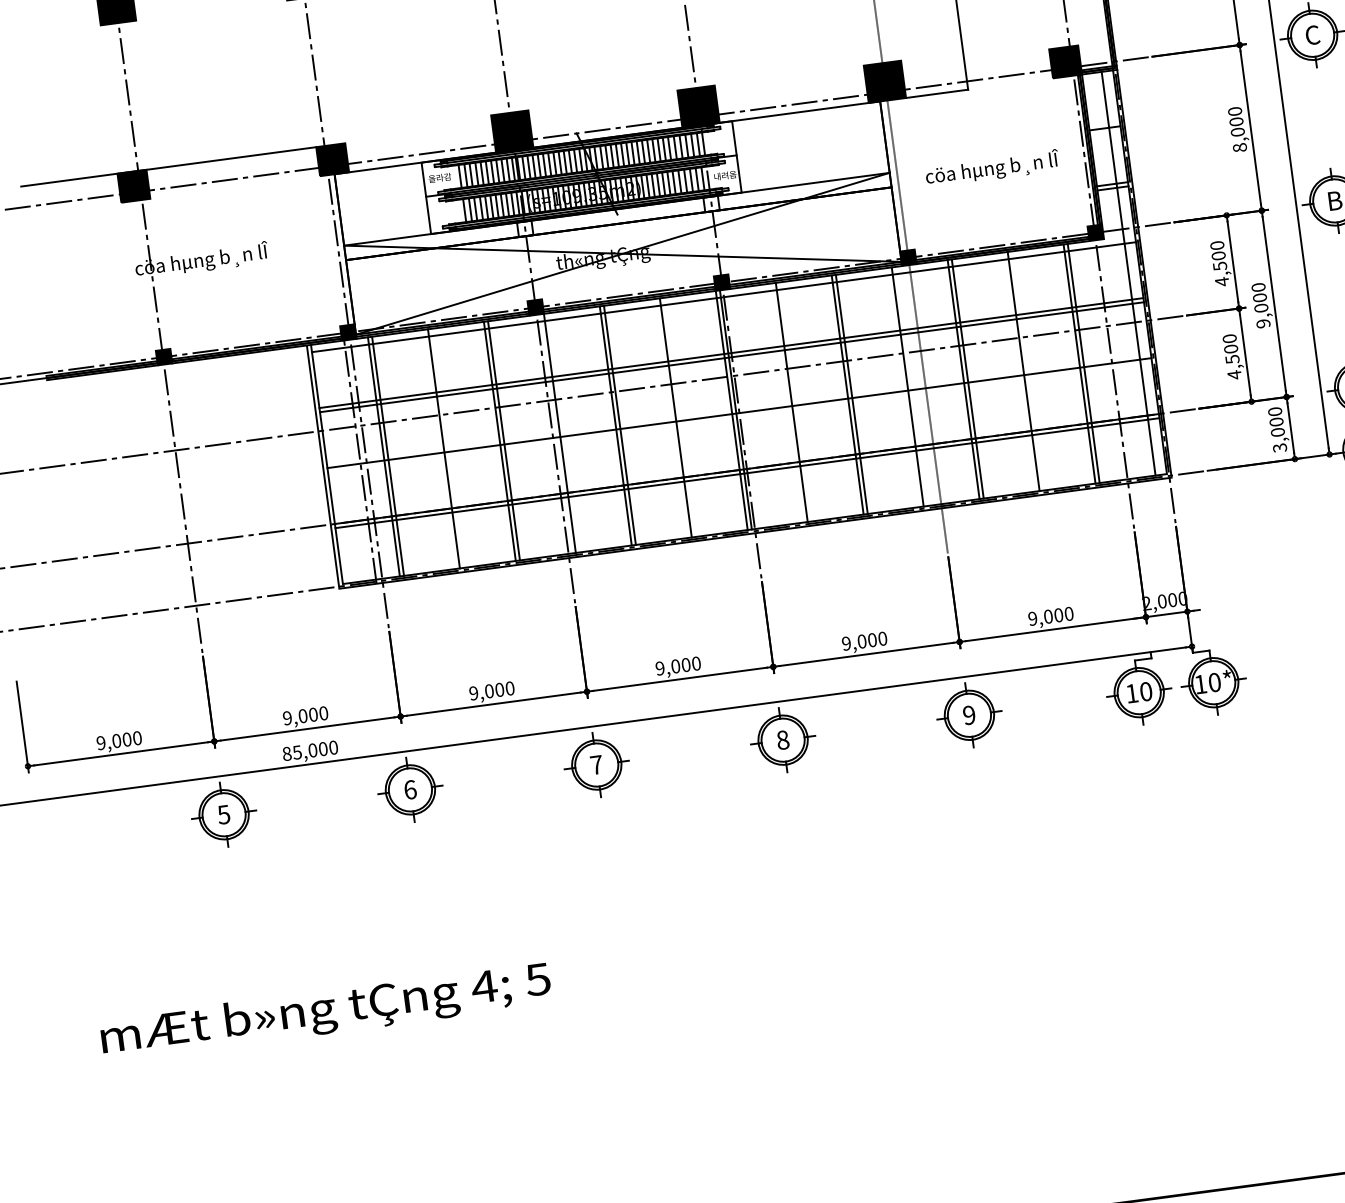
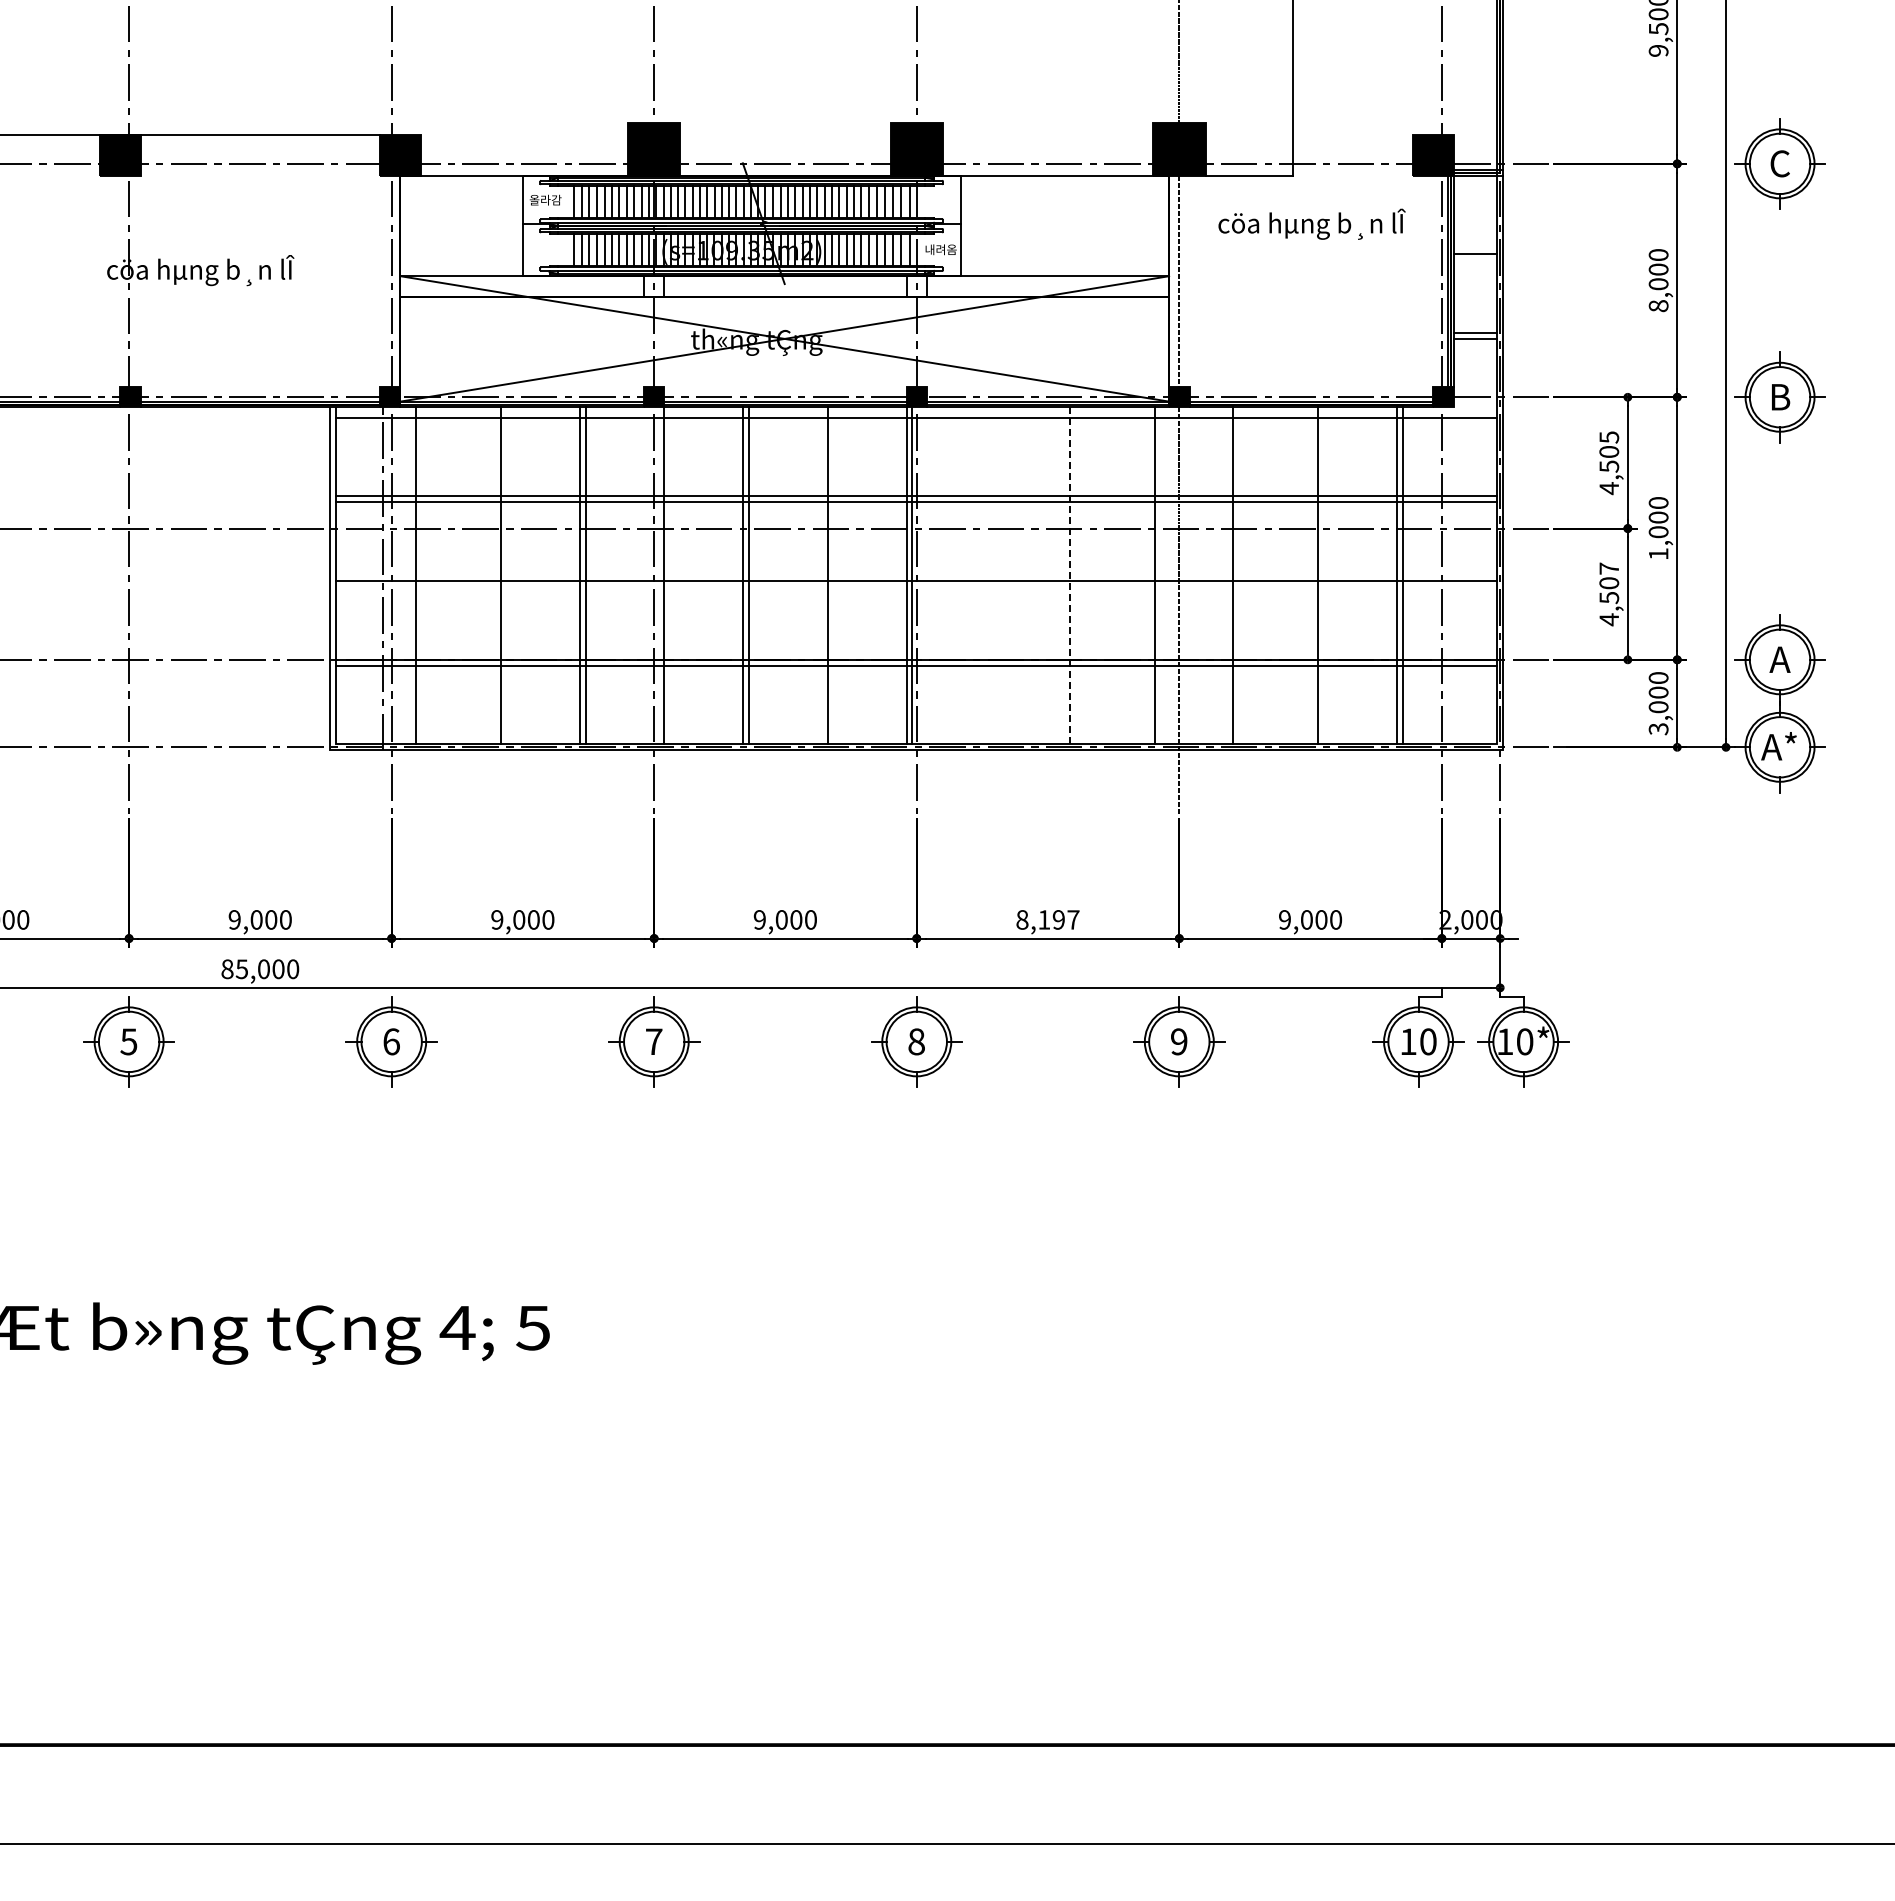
text: (991, 168) -> (1311, 223), moved
text: (1216, 245) -> (1608, 437), 4,500 -> 4,505
line: (1128, 273) -> (1481, 459), removed
text: (1263, 324) -> (1658, 554), 9,000 -> 1,000
text: (1229, 338) -> (1609, 568), 4,500 -> 4,507
line: (967, 378) -> (1239, 575), removed
line: (851, 394) -> (1075, 575), removed
line: (847, 395) -> (1069, 576), solid -> dashed
line: (791, 402) -> (991, 575), removed
line: (388, 455) -> (422, 575), removed
text: (864, 640) -> (1047, 919), 9,000 -> 8,197

